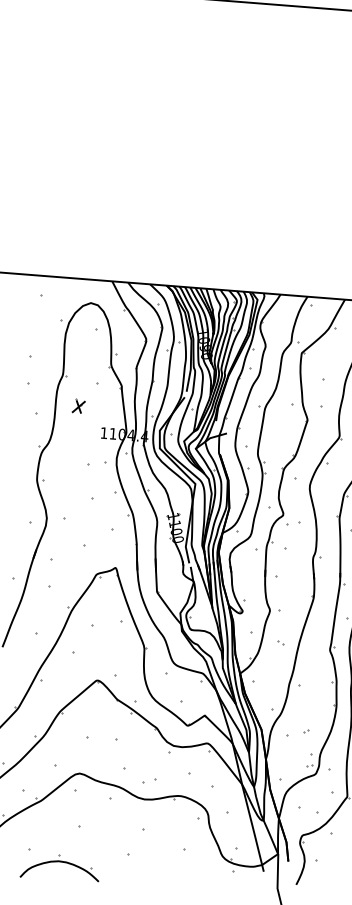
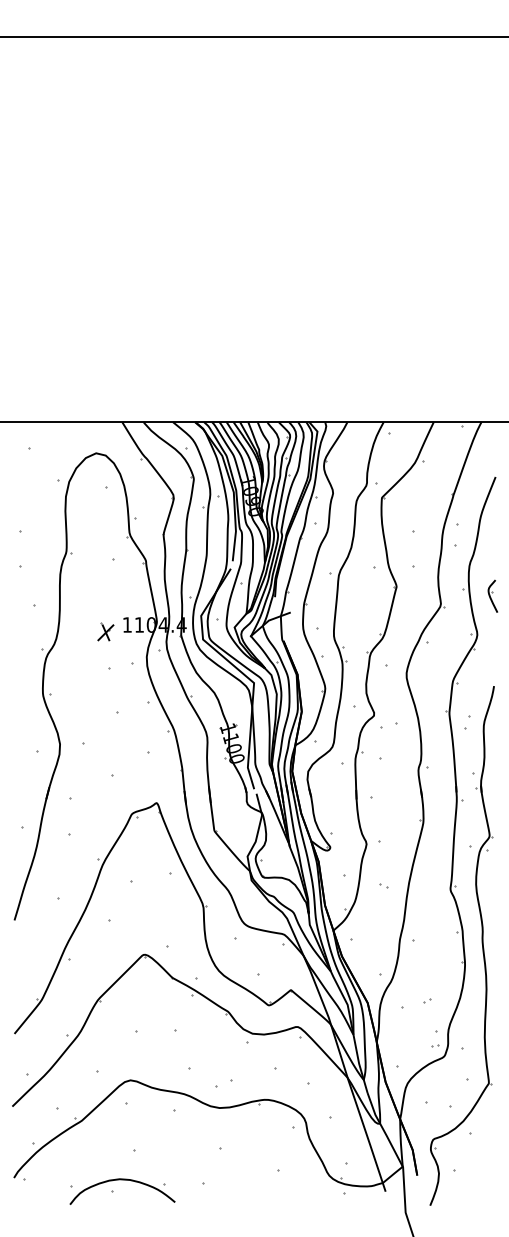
part: (78, 405) -> (105, 631), moved
part: (60, 862) -> (122, 1180), moved

